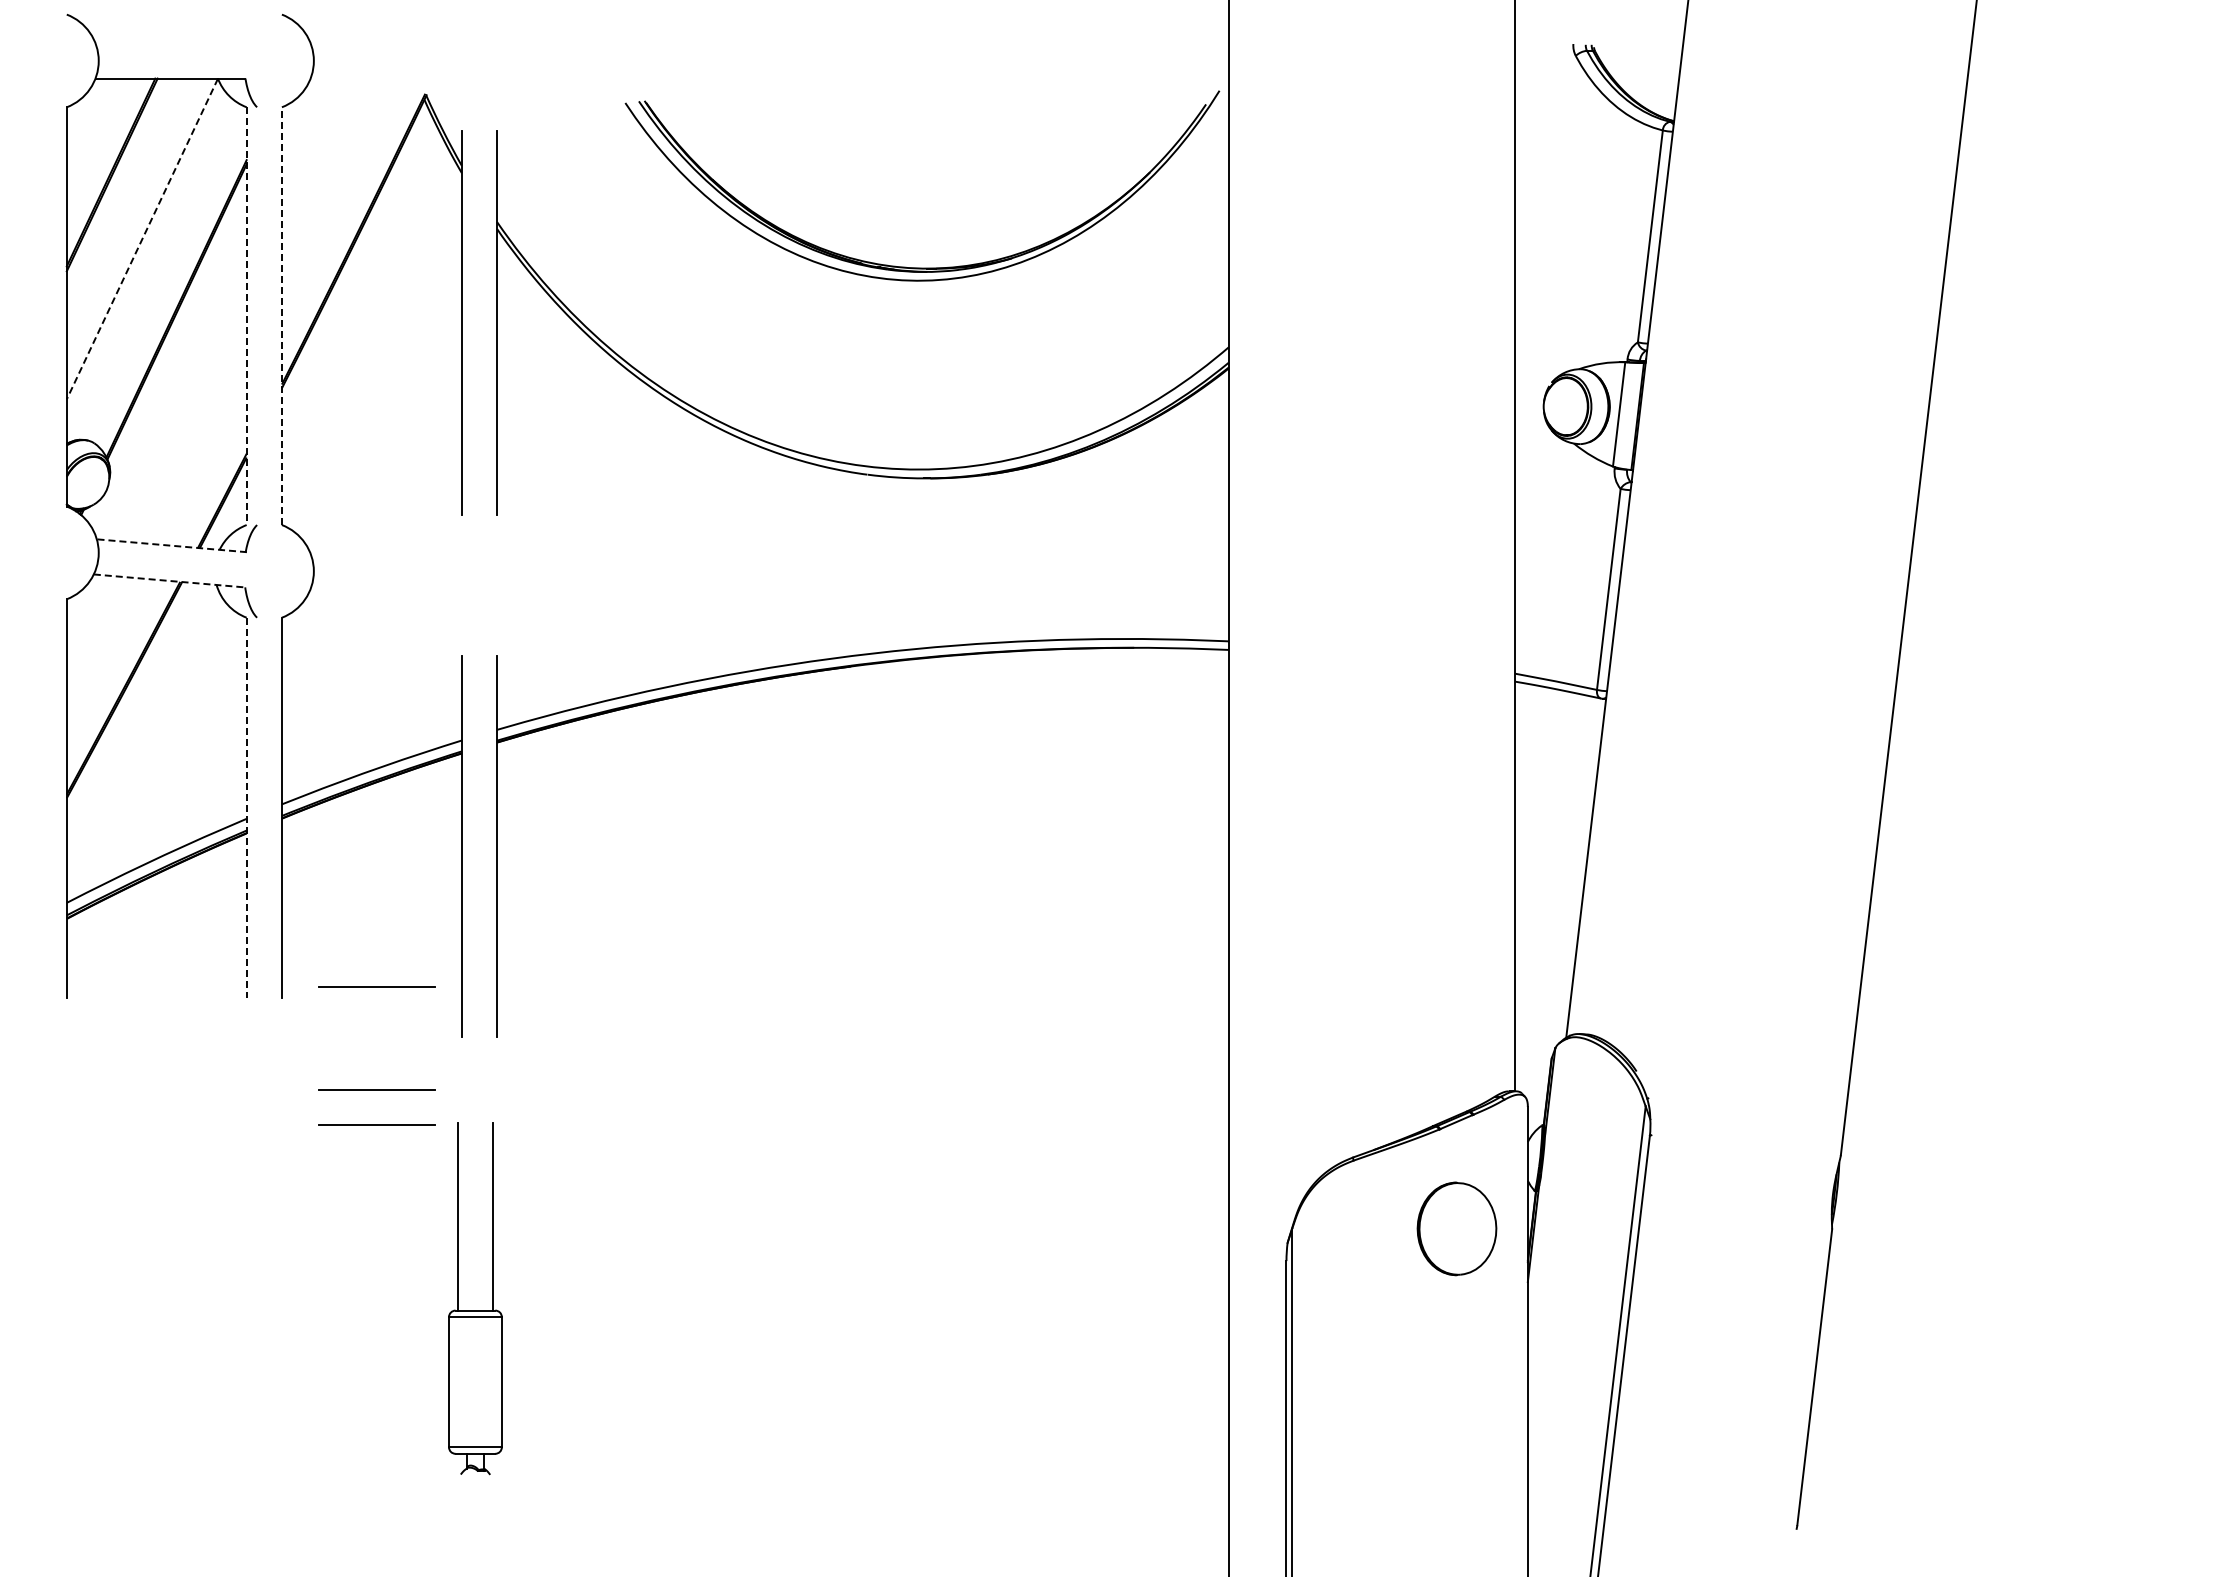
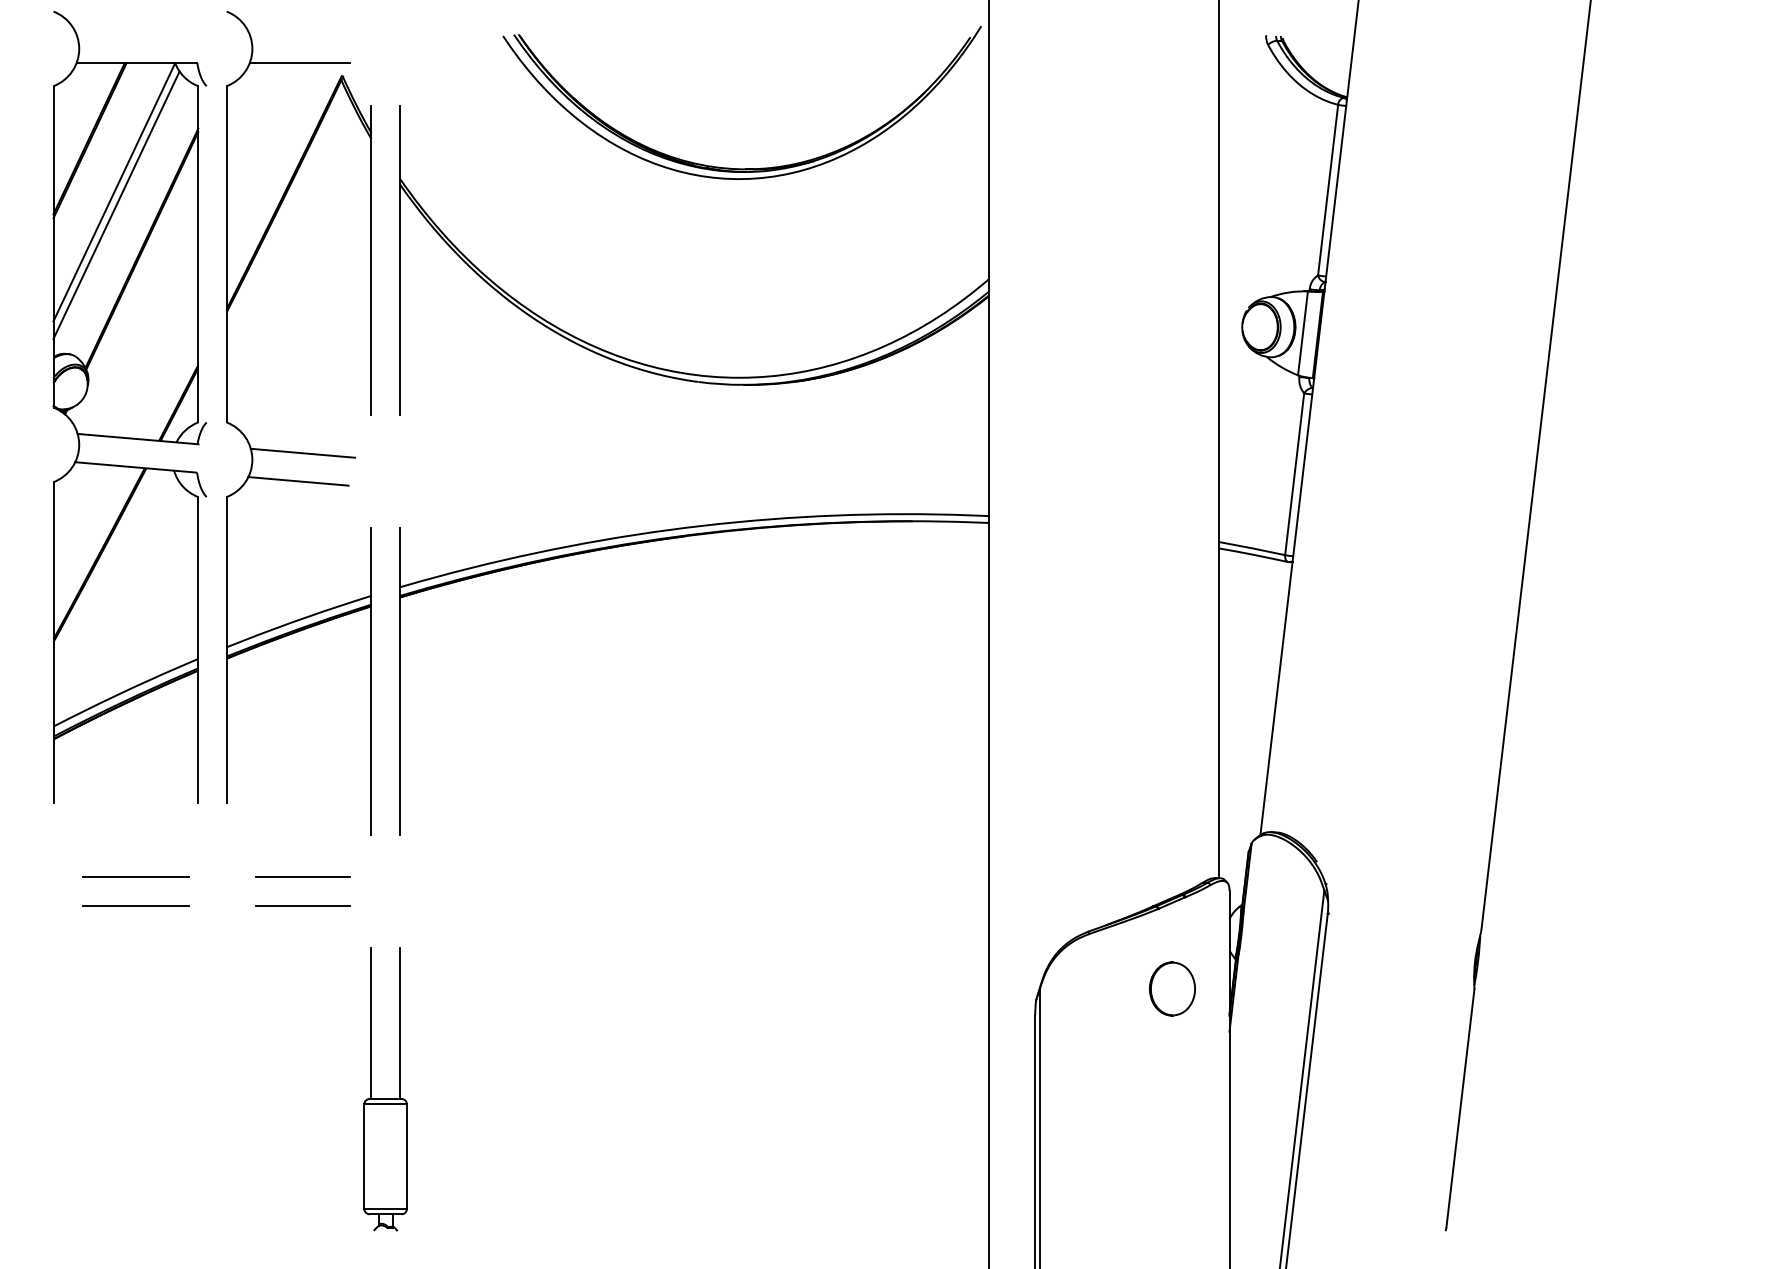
line: (372, 78) -> (299, 63), added
line: (142, 239) -> (114, 192), dashed -> solid
line: (144, 255) -> (116, 205), added
part: (922, 267) -> (742, 168), moved
line: (246, 316) -> (198, 254), dashed -> solid
line: (281, 316) -> (226, 254), dashed -> solid
line: (171, 545) -> (137, 438), dashed -> solid
line: (376, 562) -> (302, 452), added
line: (169, 580) -> (136, 467), dashed -> solid
line: (370, 597) -> (297, 480), added
line: (246, 807) -> (198, 649), dashed -> solid
line: (376, 986) -> (302, 793), removed
line: (169, 1090) -> (136, 877), added
line: (169, 1125) -> (136, 905), added
part: (1456, 1228) -> (1172, 988), size x0.71
part: (475, 1310) -> (385, 1098), moved

